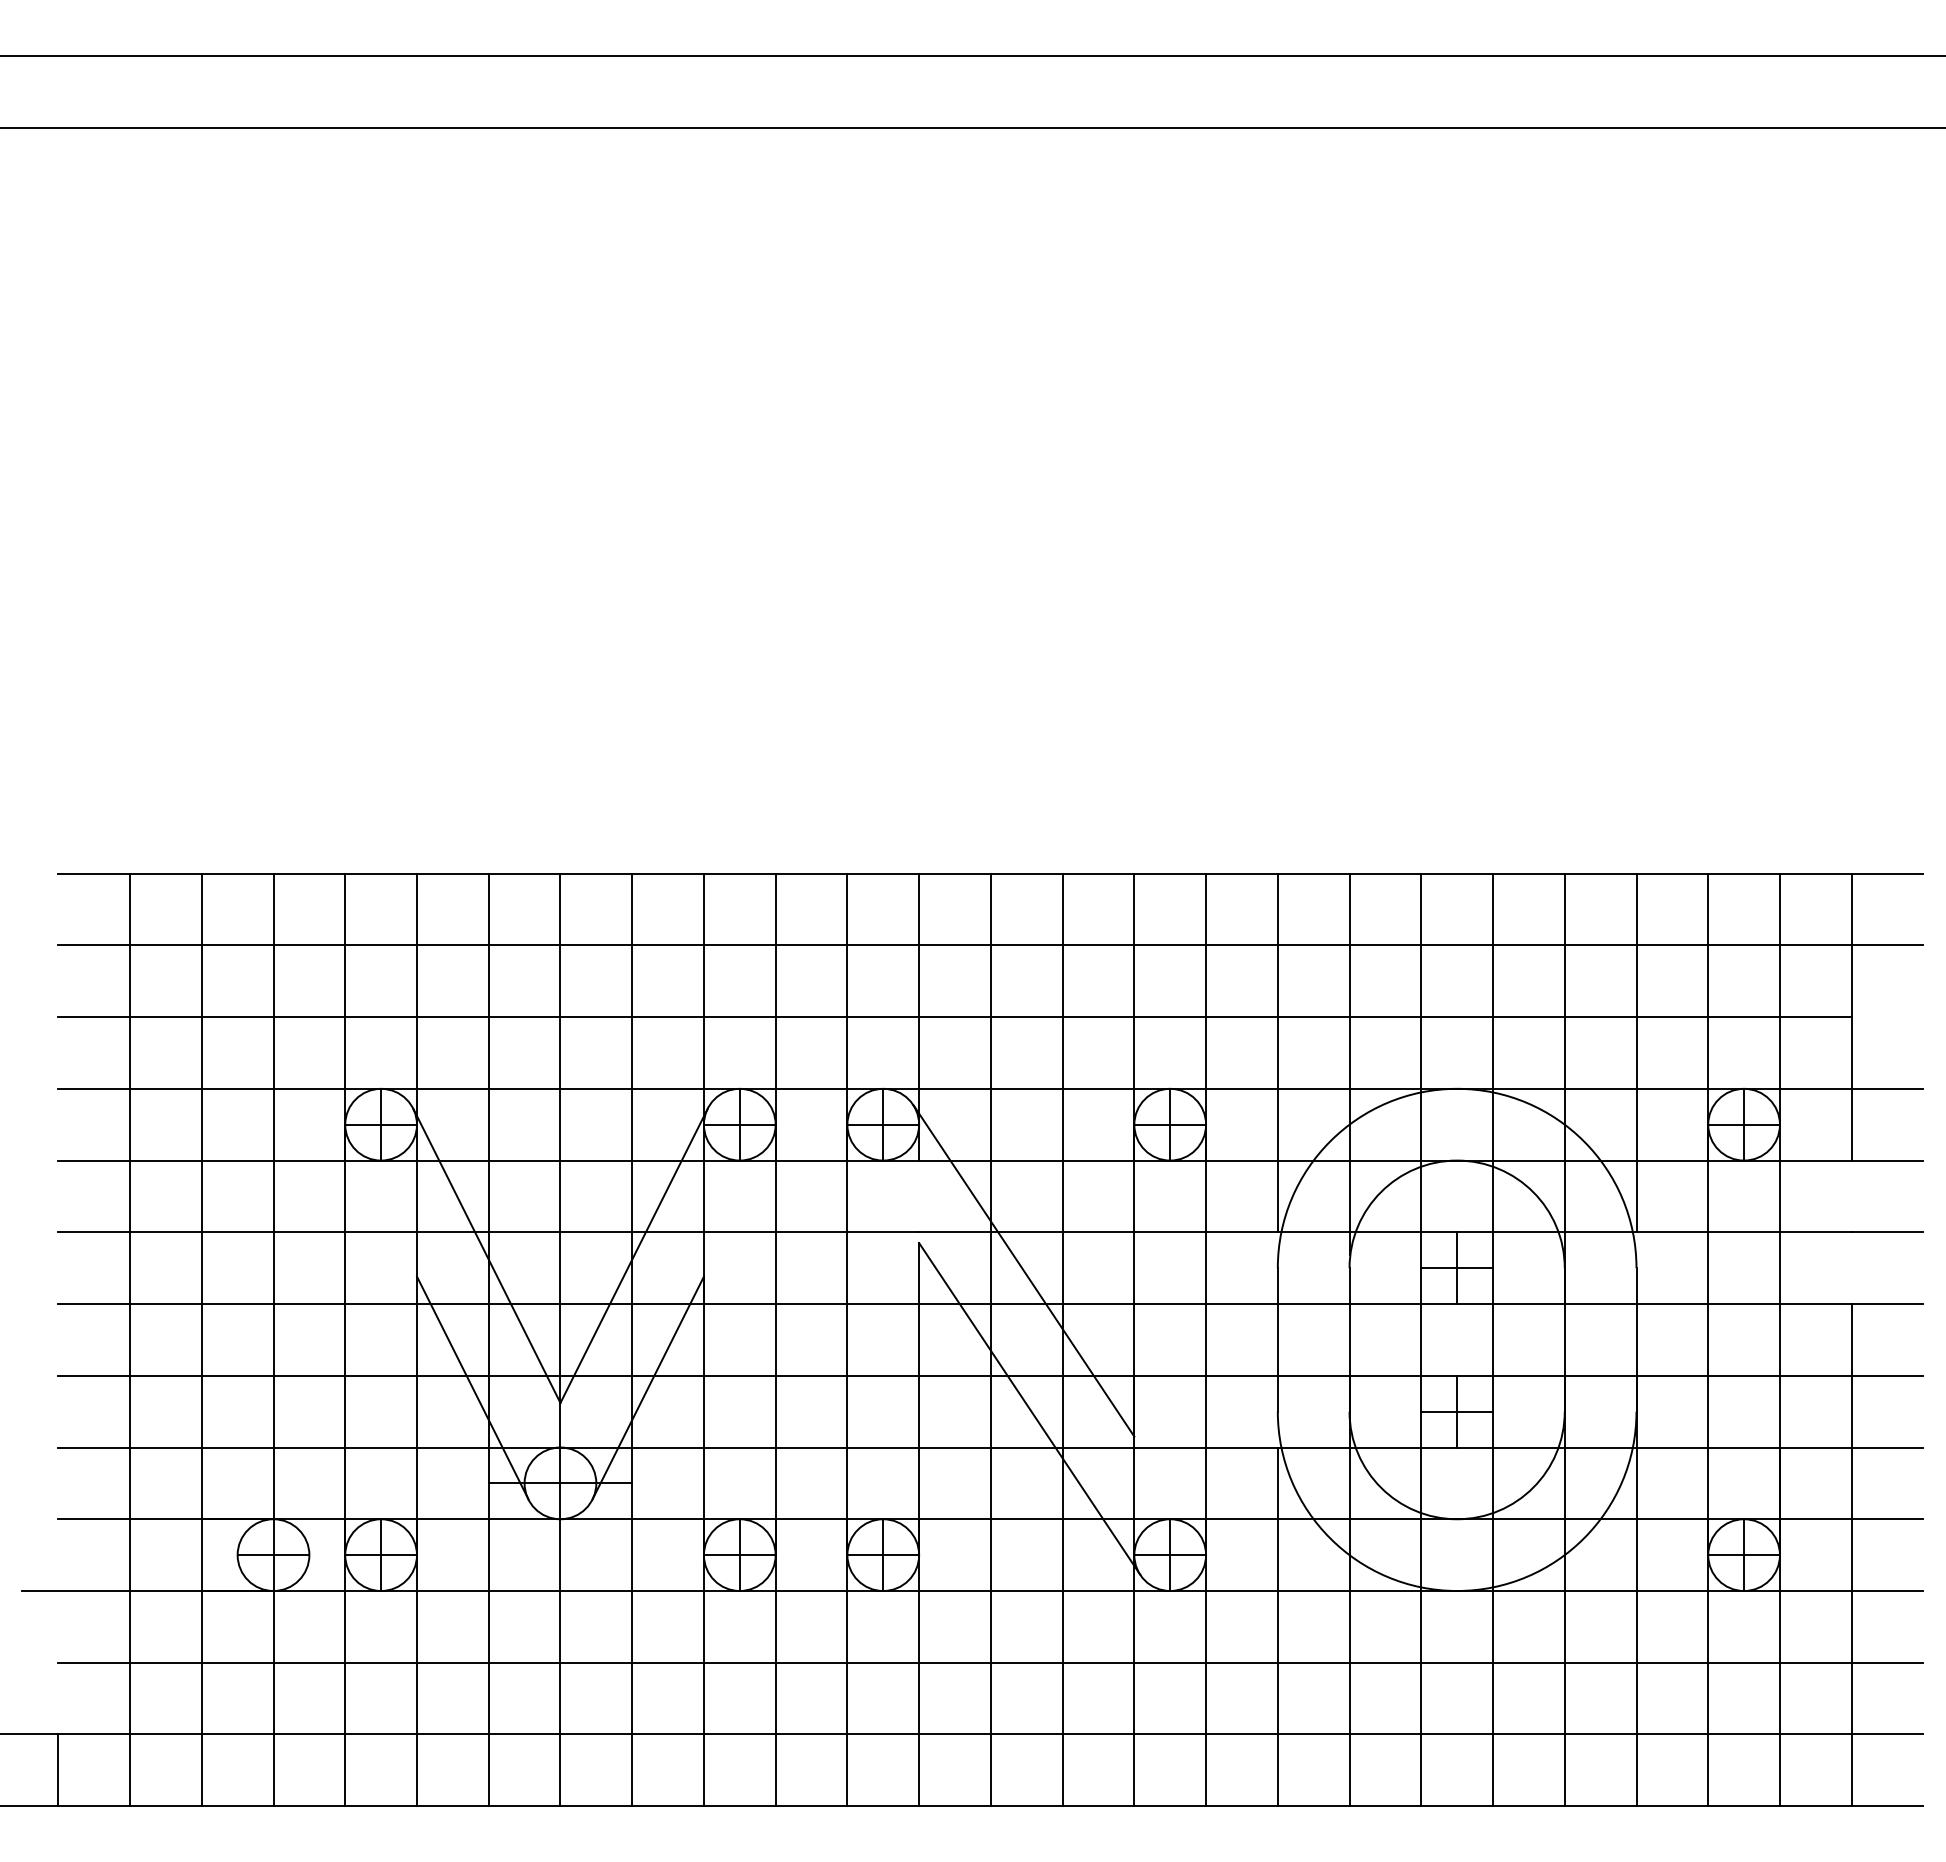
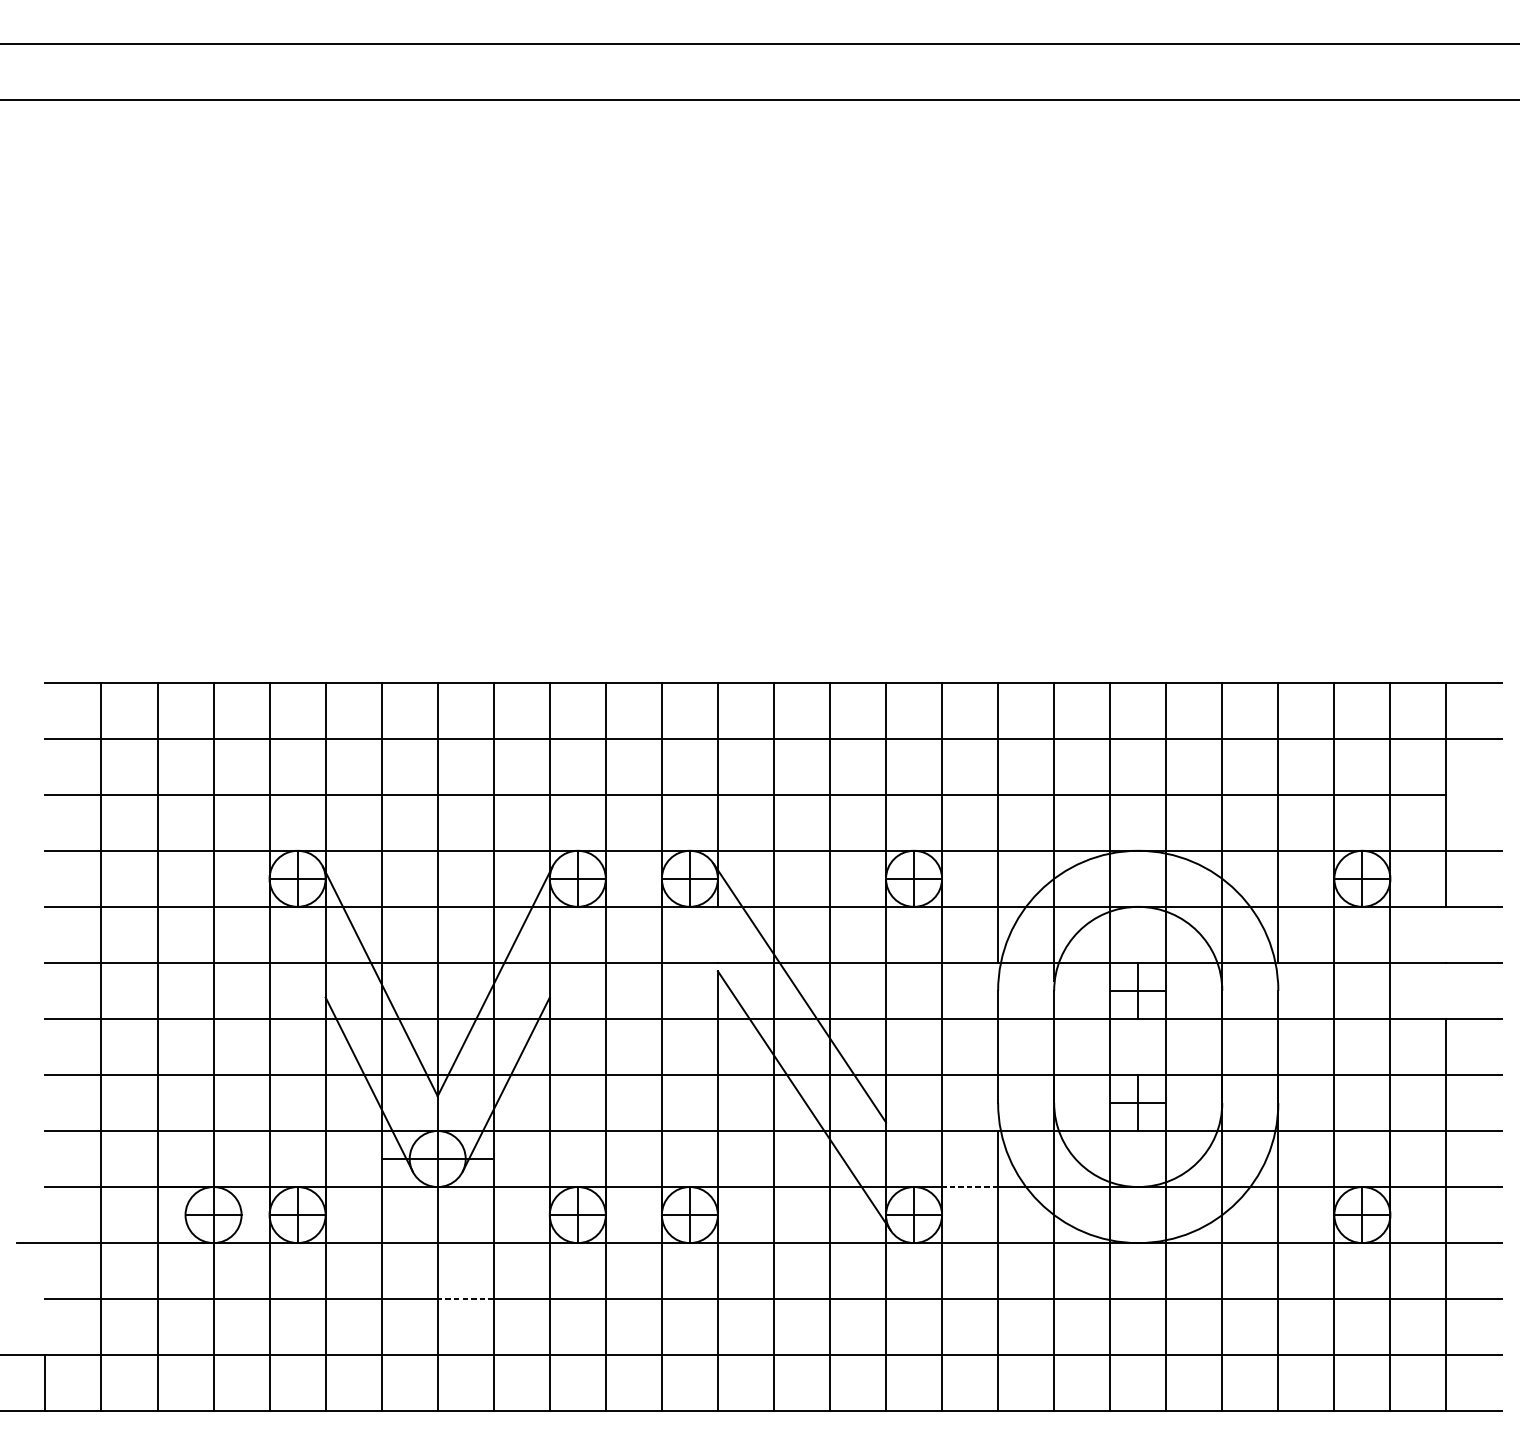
line: (1241, 1519) -> (969, 1187), solid -> dashed
line: (596, 1662) -> (465, 1298), solid -> dashed

